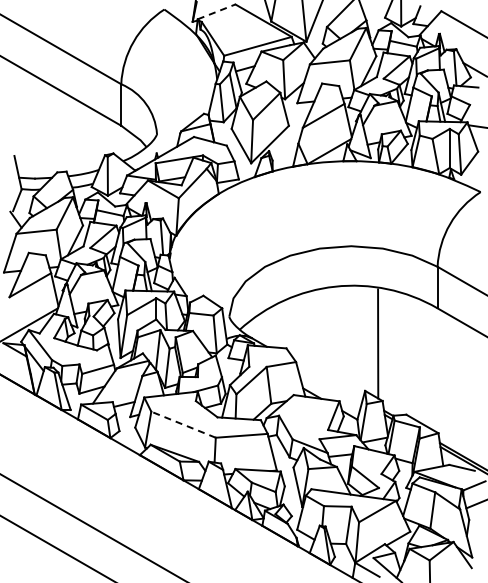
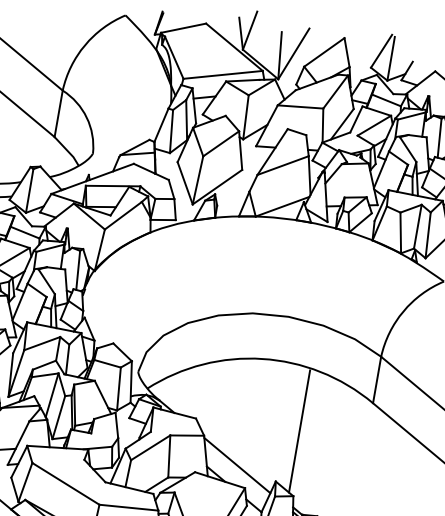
line: (217, 11) -> (184, 27), dashed -> solid
line: (329, 382) -> (237, 465), added
line: (183, 424) -> (65, 483), dashed -> solid

